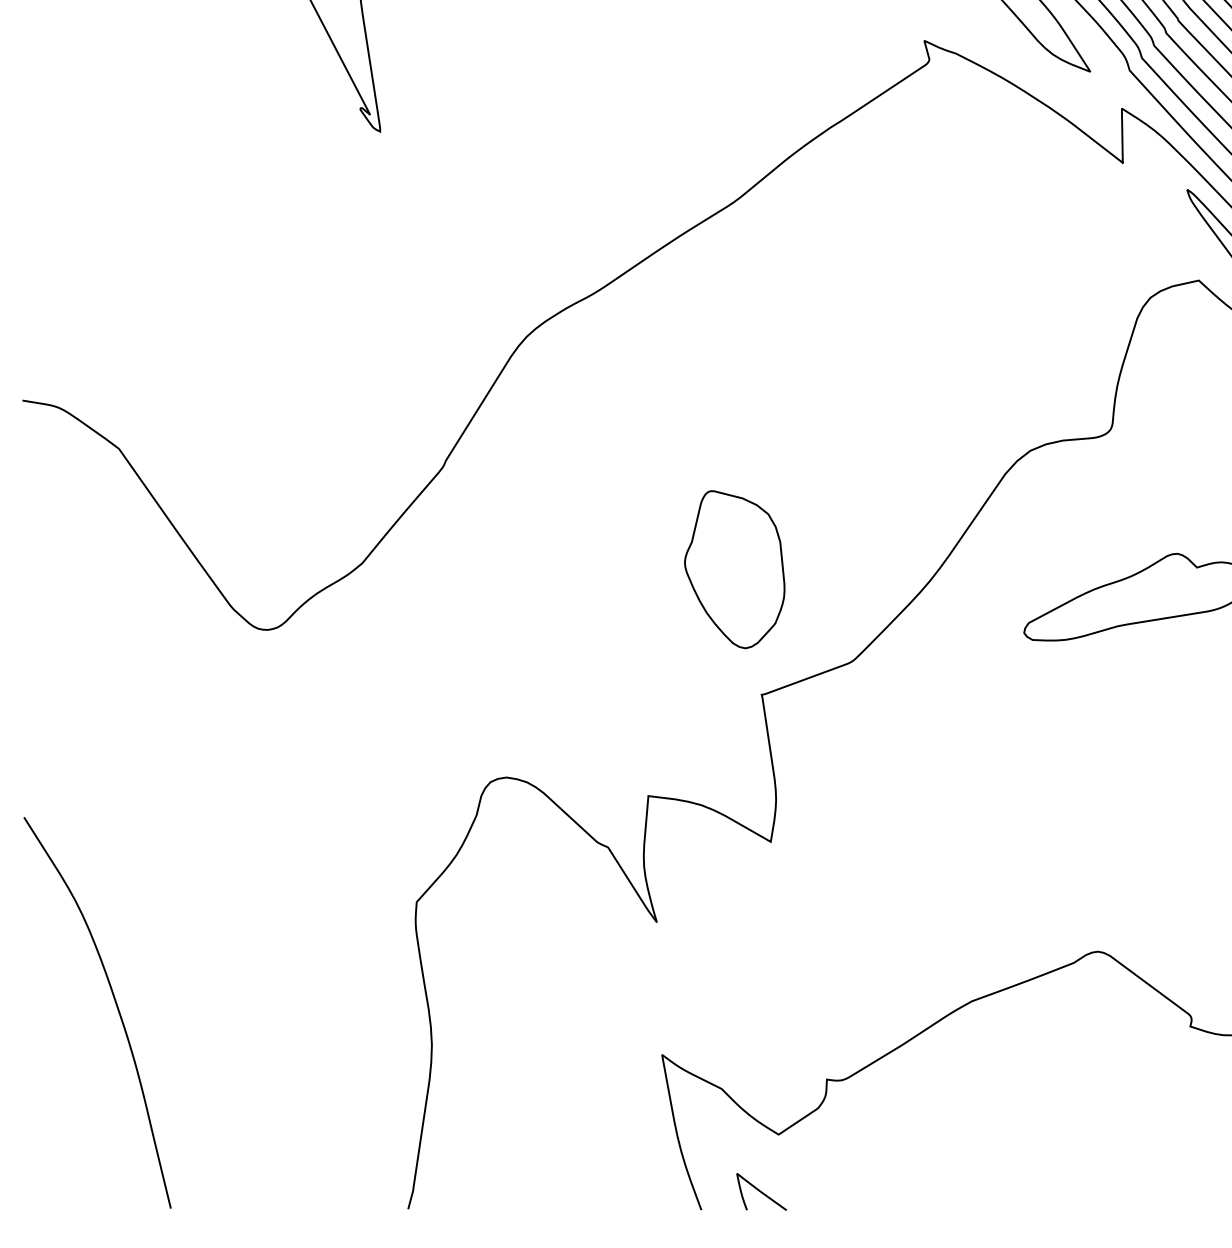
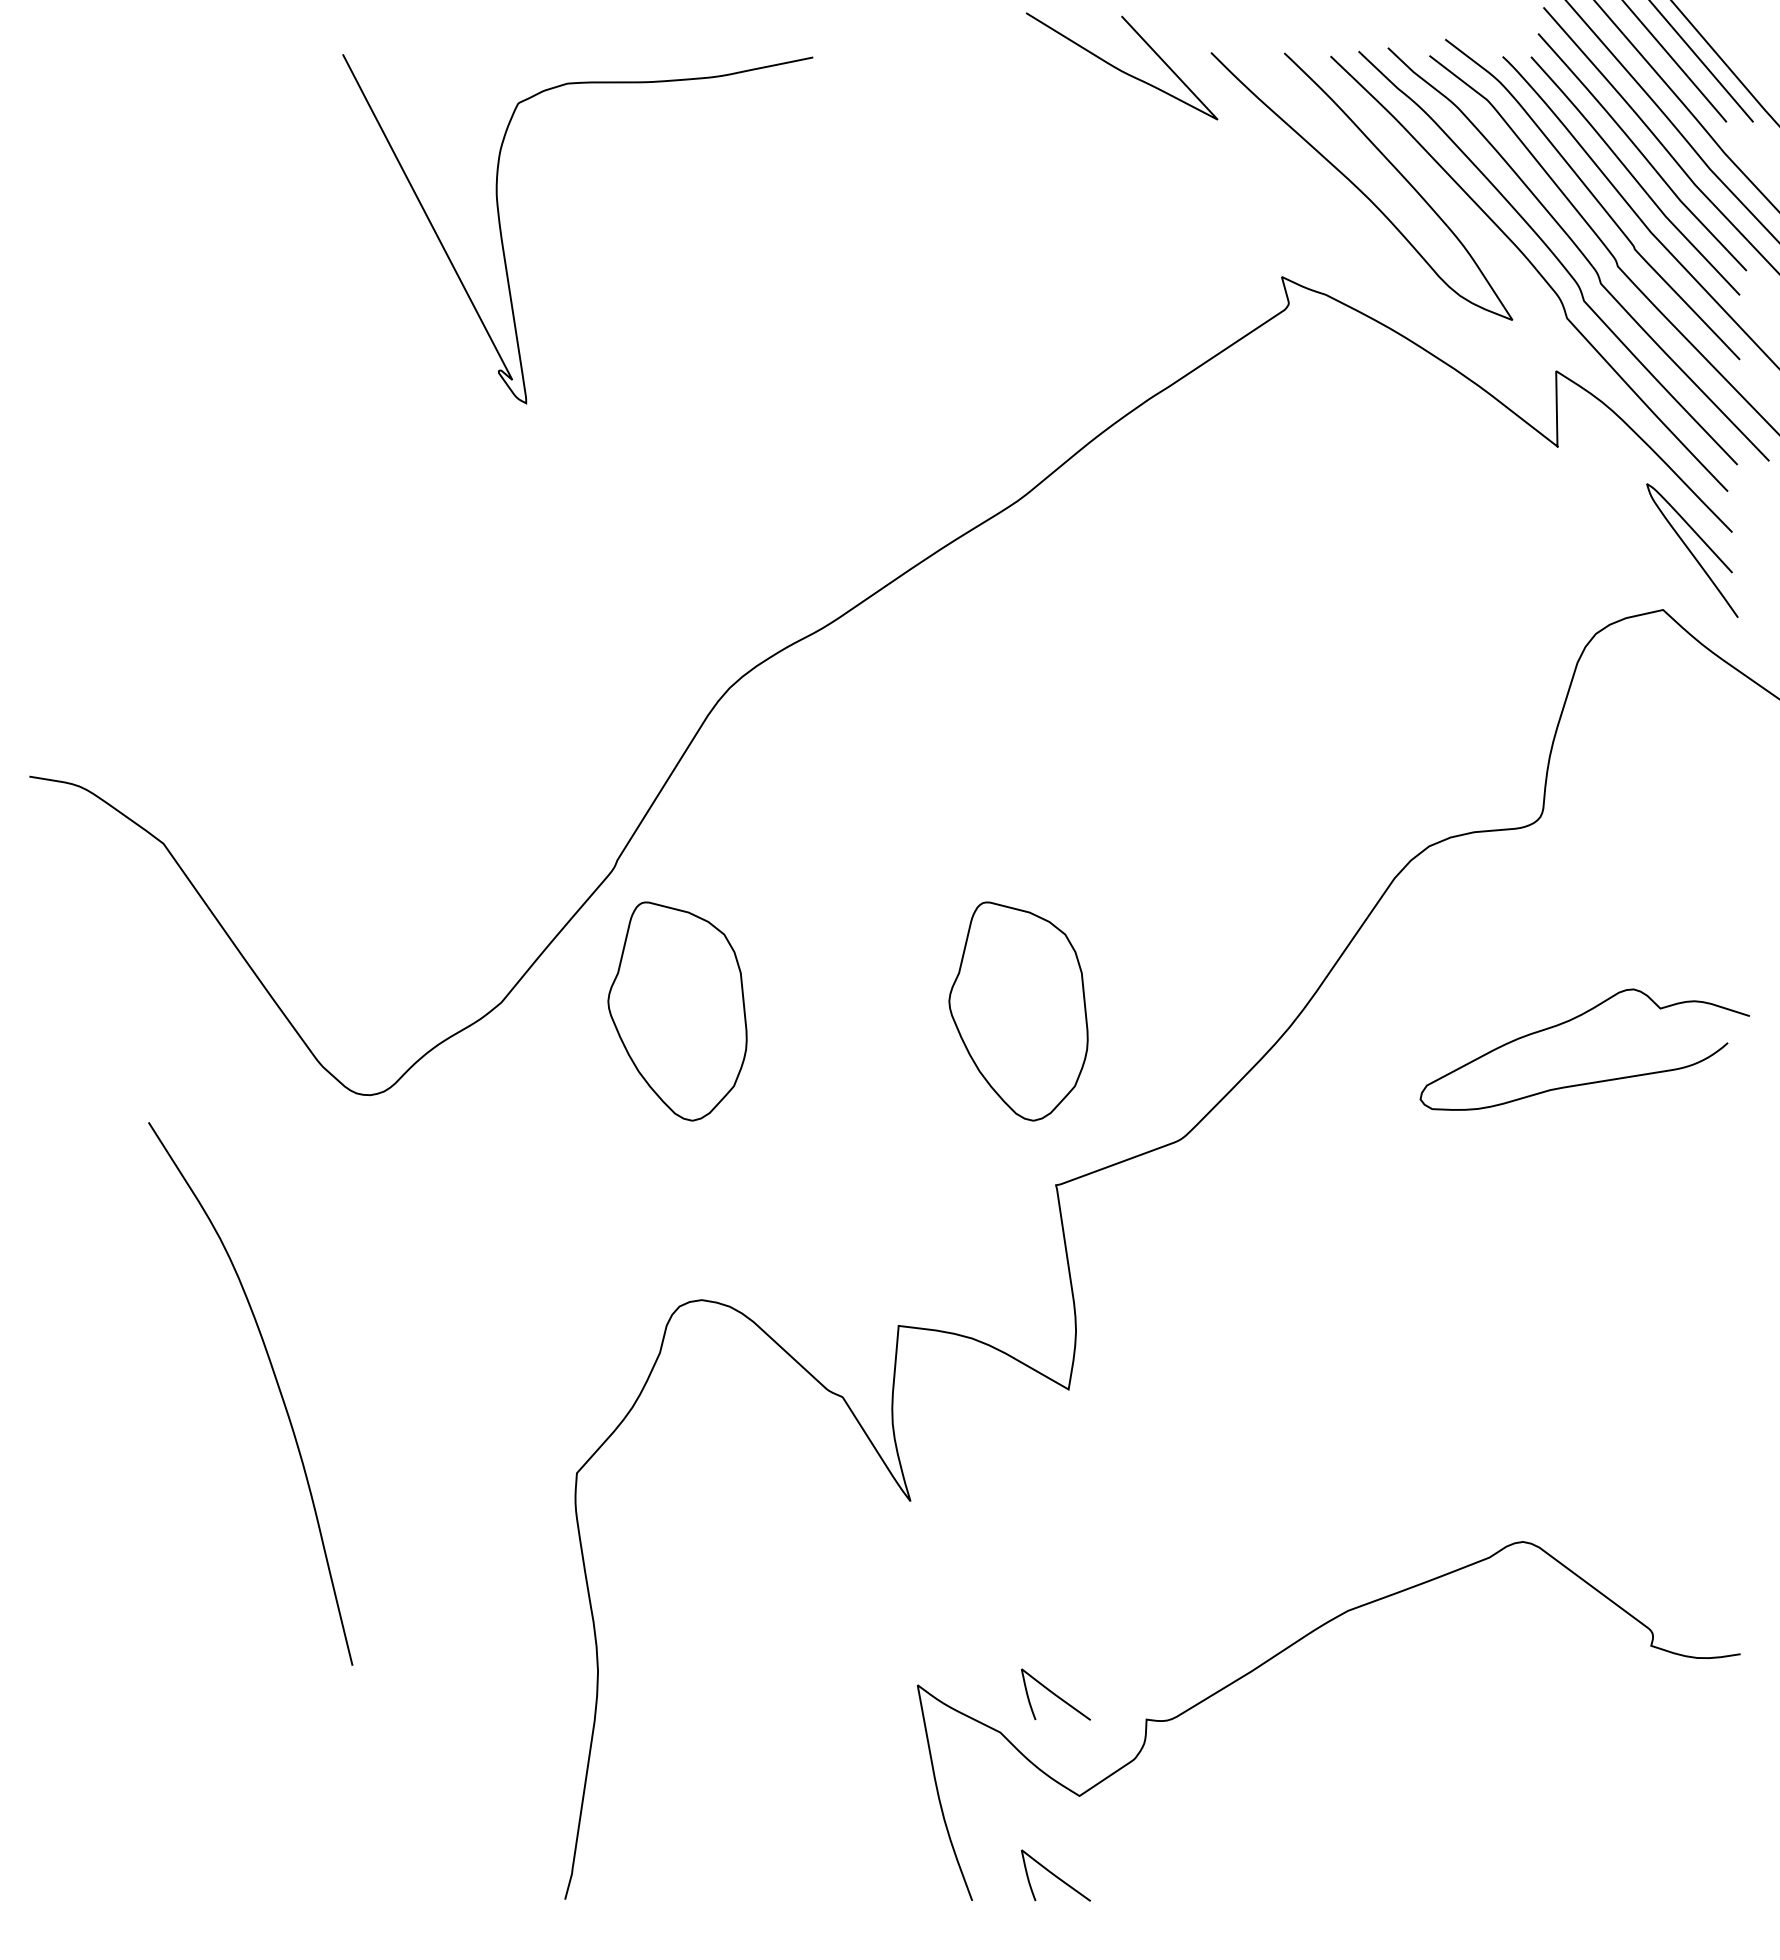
part: (489, 569) -> (677, 1011), added
curve: (116, 1005) -> (276, 1383), moved
curve: (761, 1061) -> (1055, 1694), added

